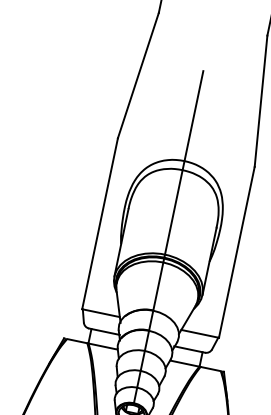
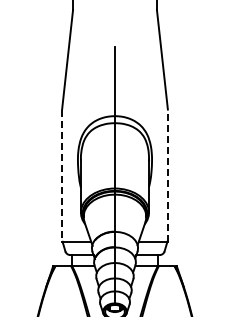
line: (100, 224) -> (62, 176), solid -> dashed
line: (236, 251) -> (167, 175), solid -> dashed

